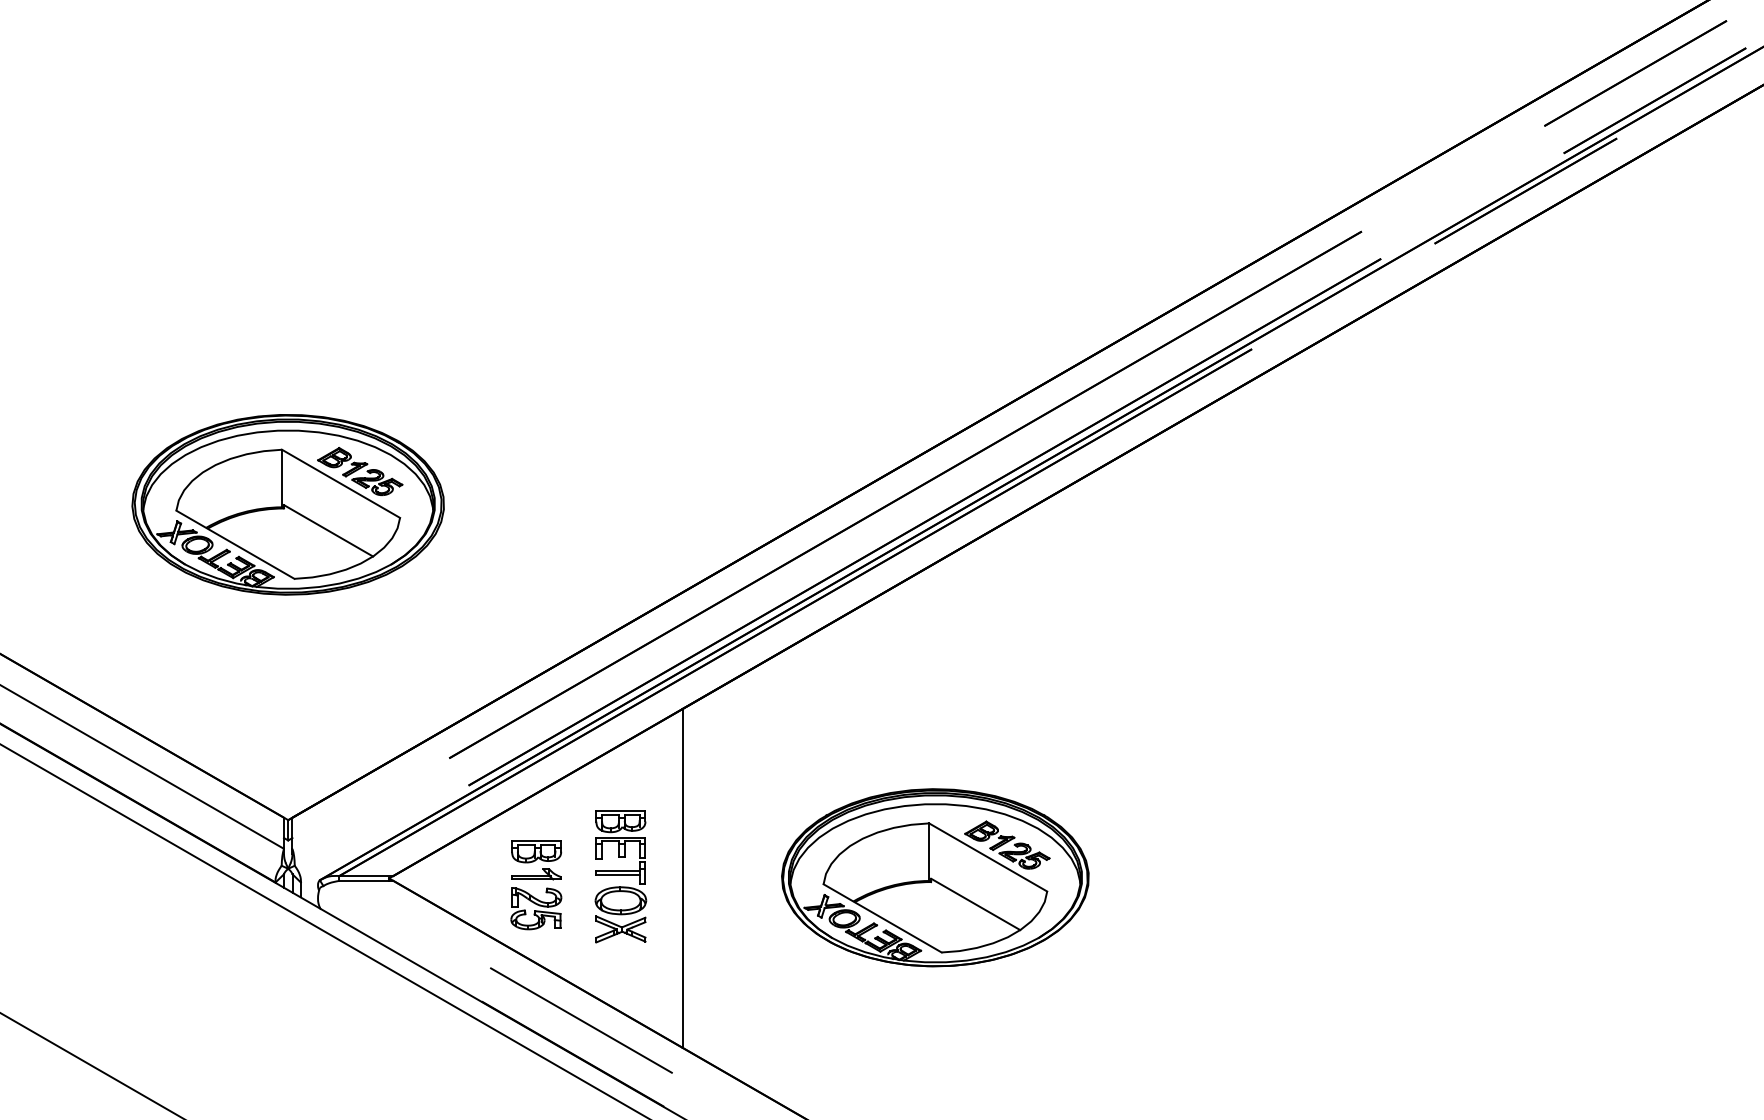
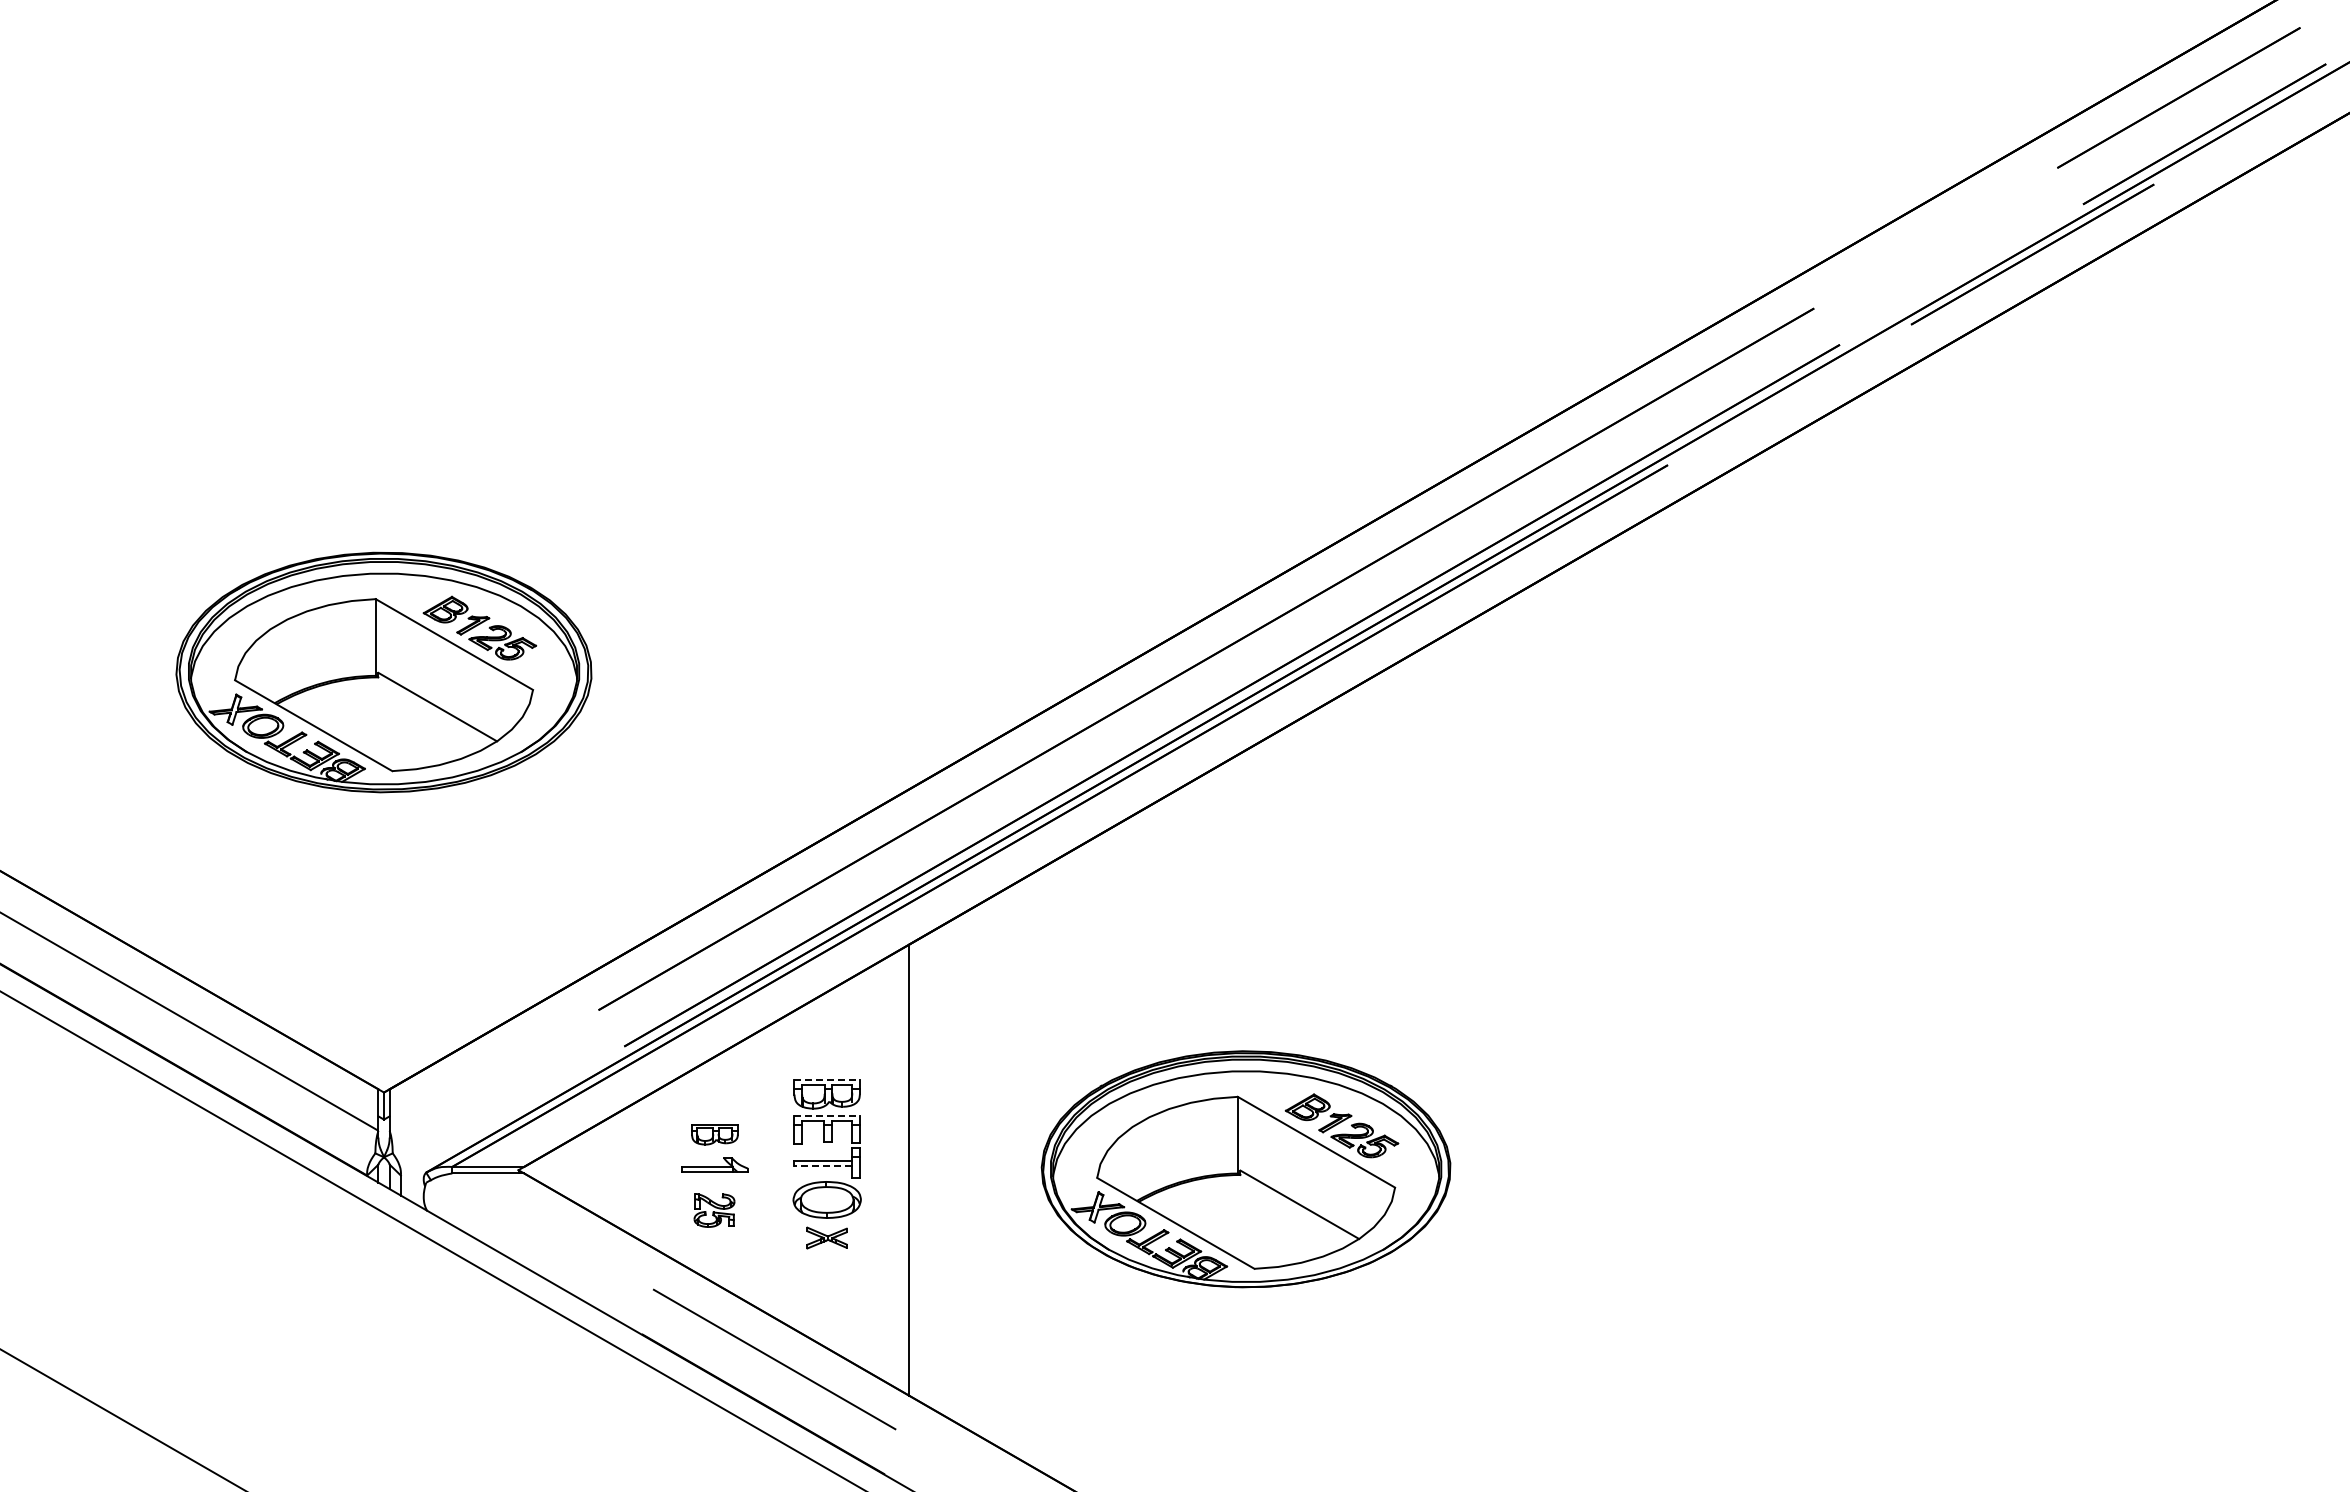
line: (621, 811) -> (827, 1080), solid -> dashed
line: (621, 837) -> (827, 1115), solid -> dashed
part: (536, 851) -> (714, 1134), size x0.7
line: (618, 874) -> (823, 1165), solid -> dashed
part: (536, 908) -> (714, 1210), size x0.6
part: (620, 928) -> (826, 1237), size x0.6

